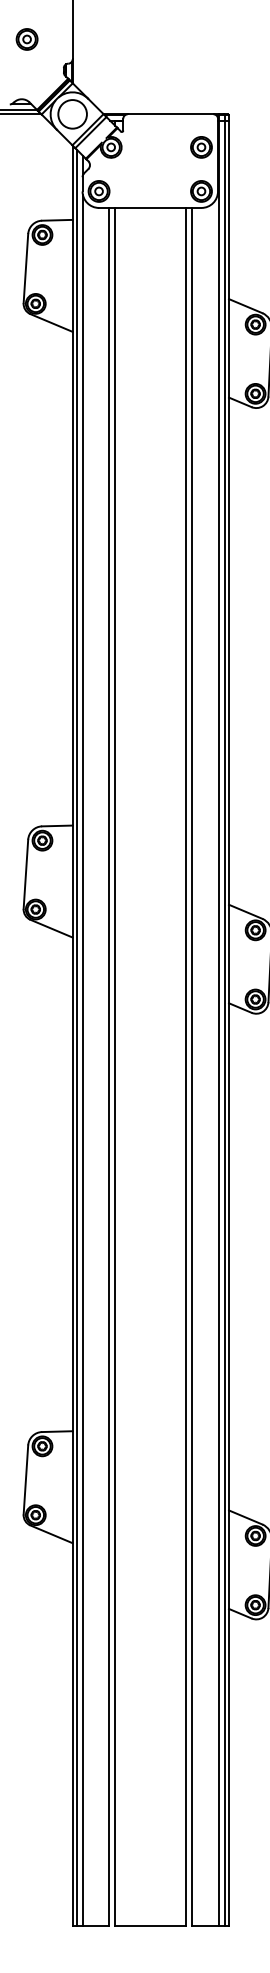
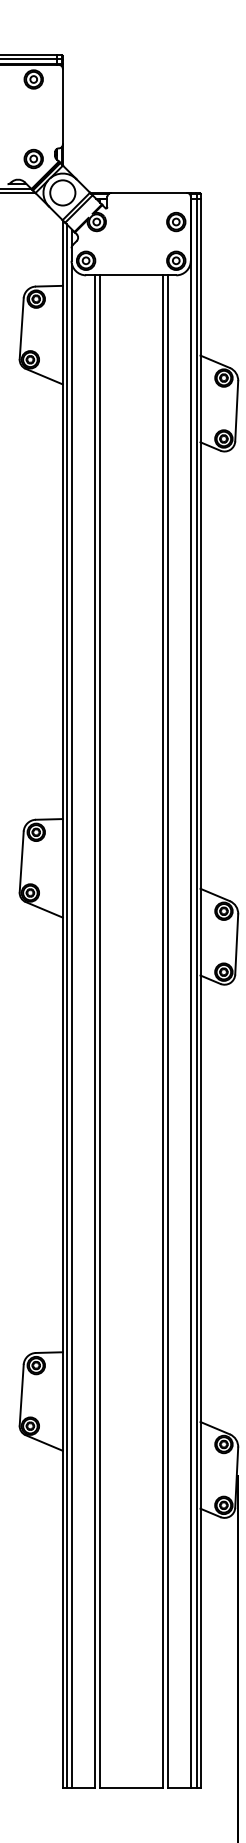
part: (26, 38) -> (33, 158), moved

